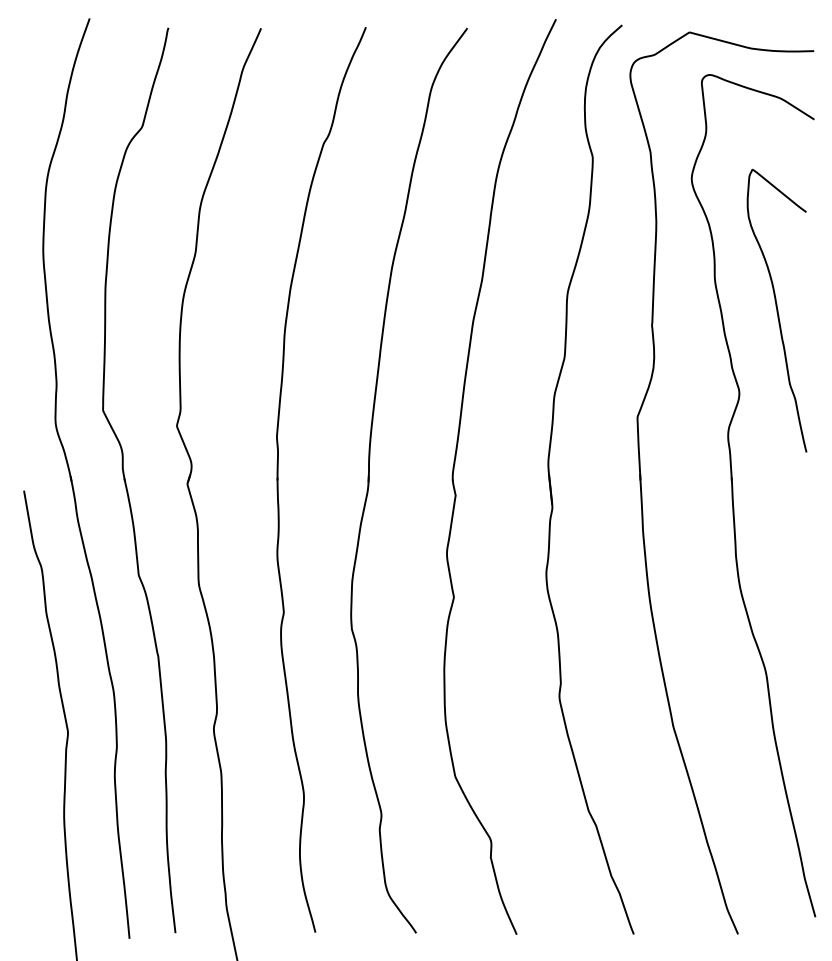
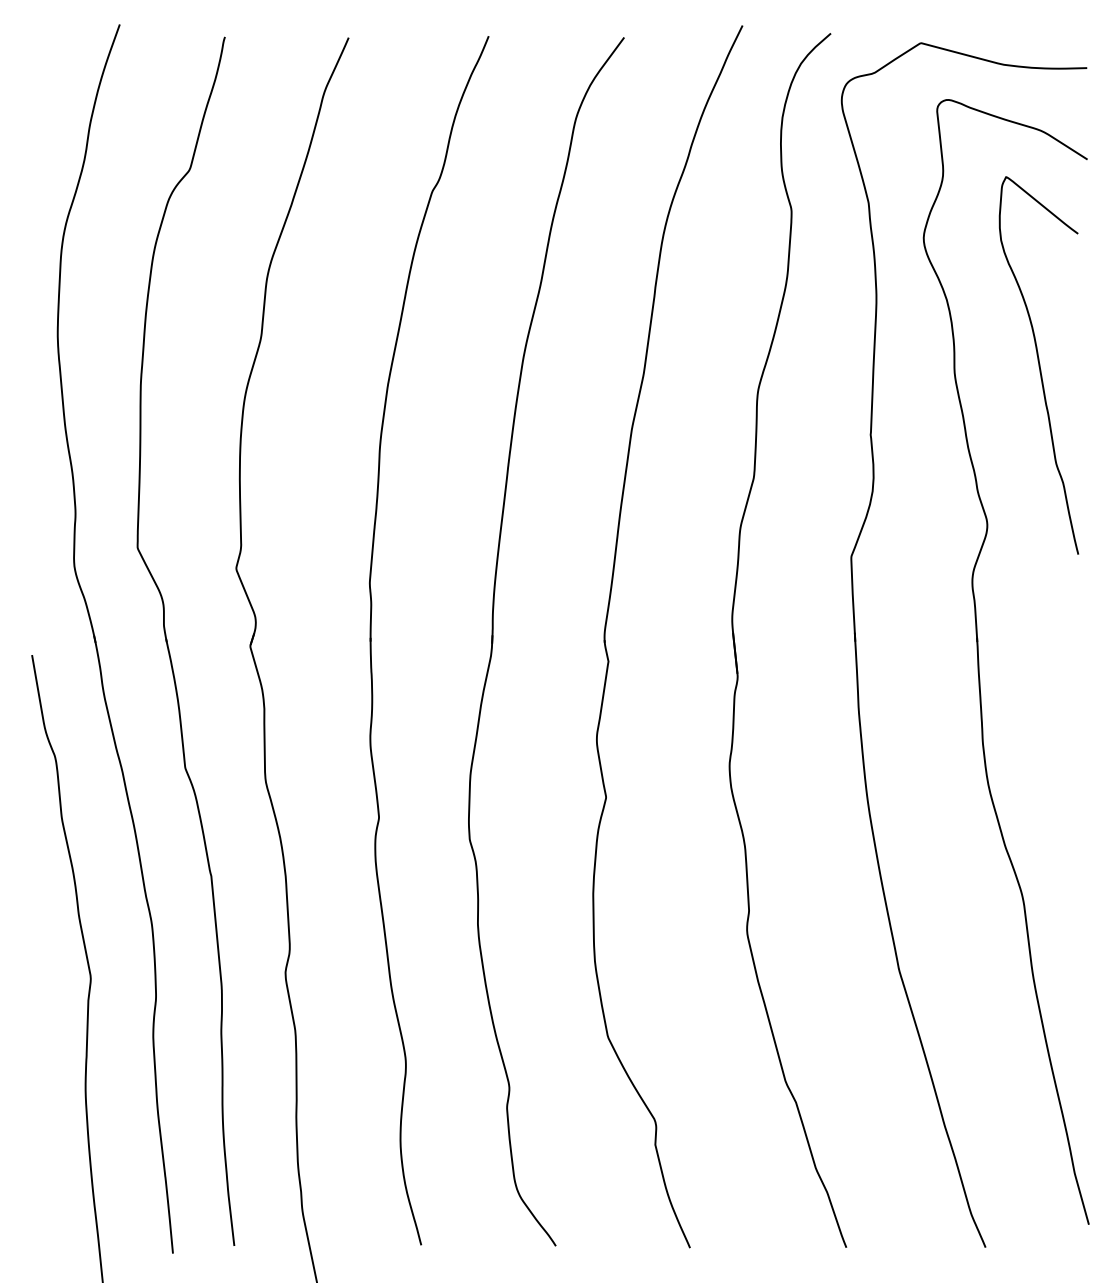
curve: (776, 310) -> (1038, 365), moved

